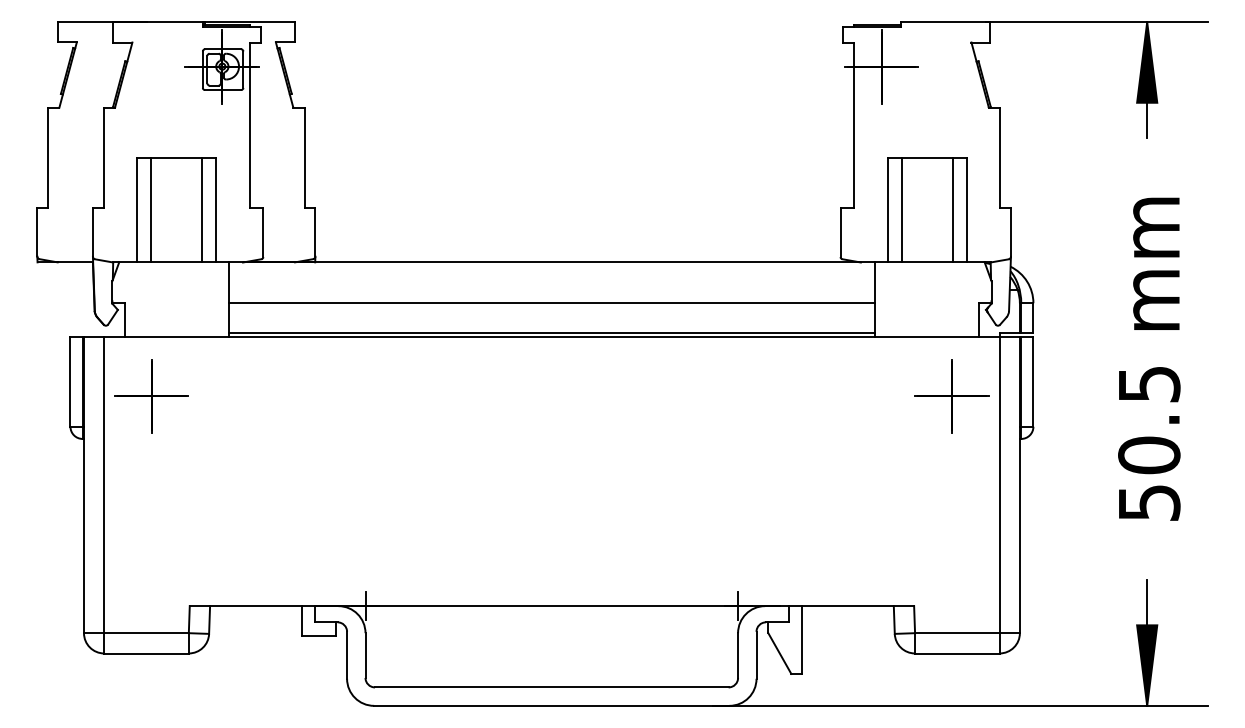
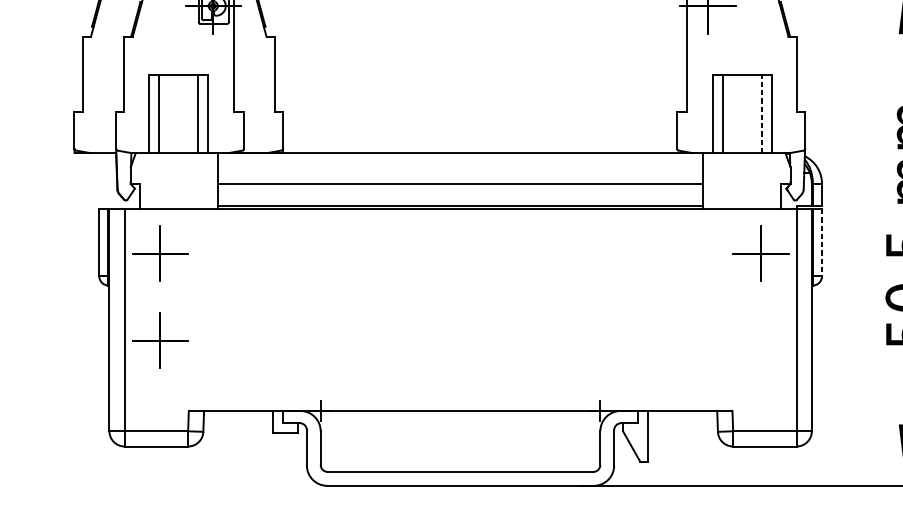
line: (953, 209) -> (762, 113), solid -> dashed
line: (1033, 381) -> (822, 242), solid -> dashed
part: (151, 512) -> (160, 340), added

